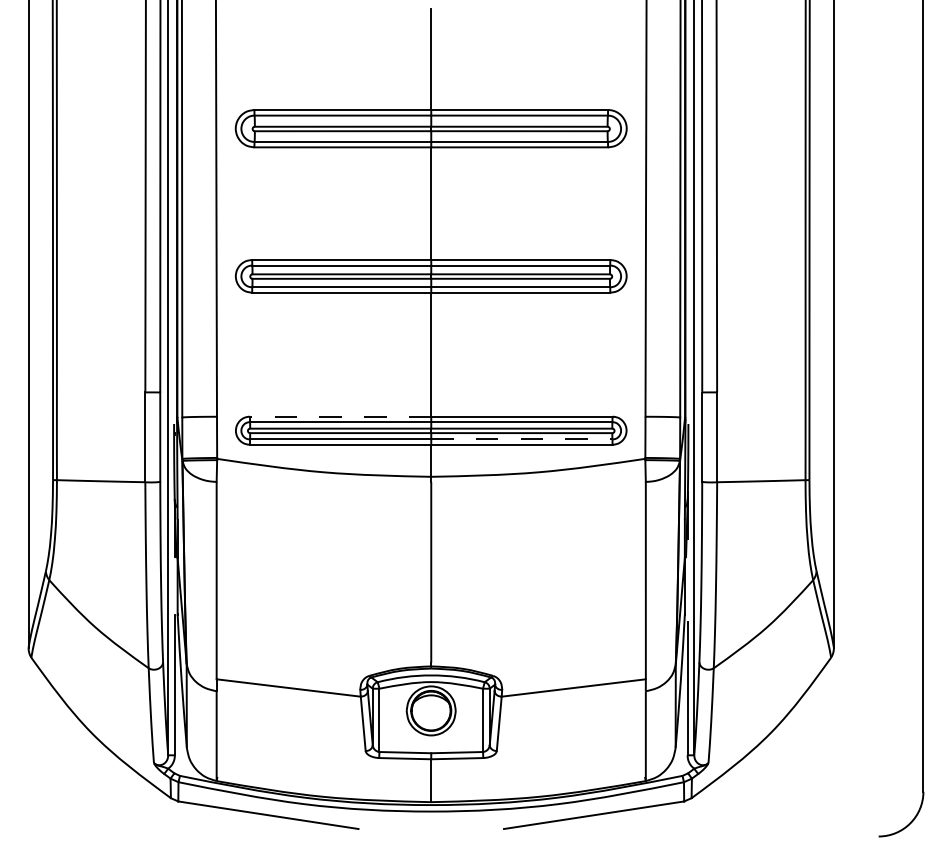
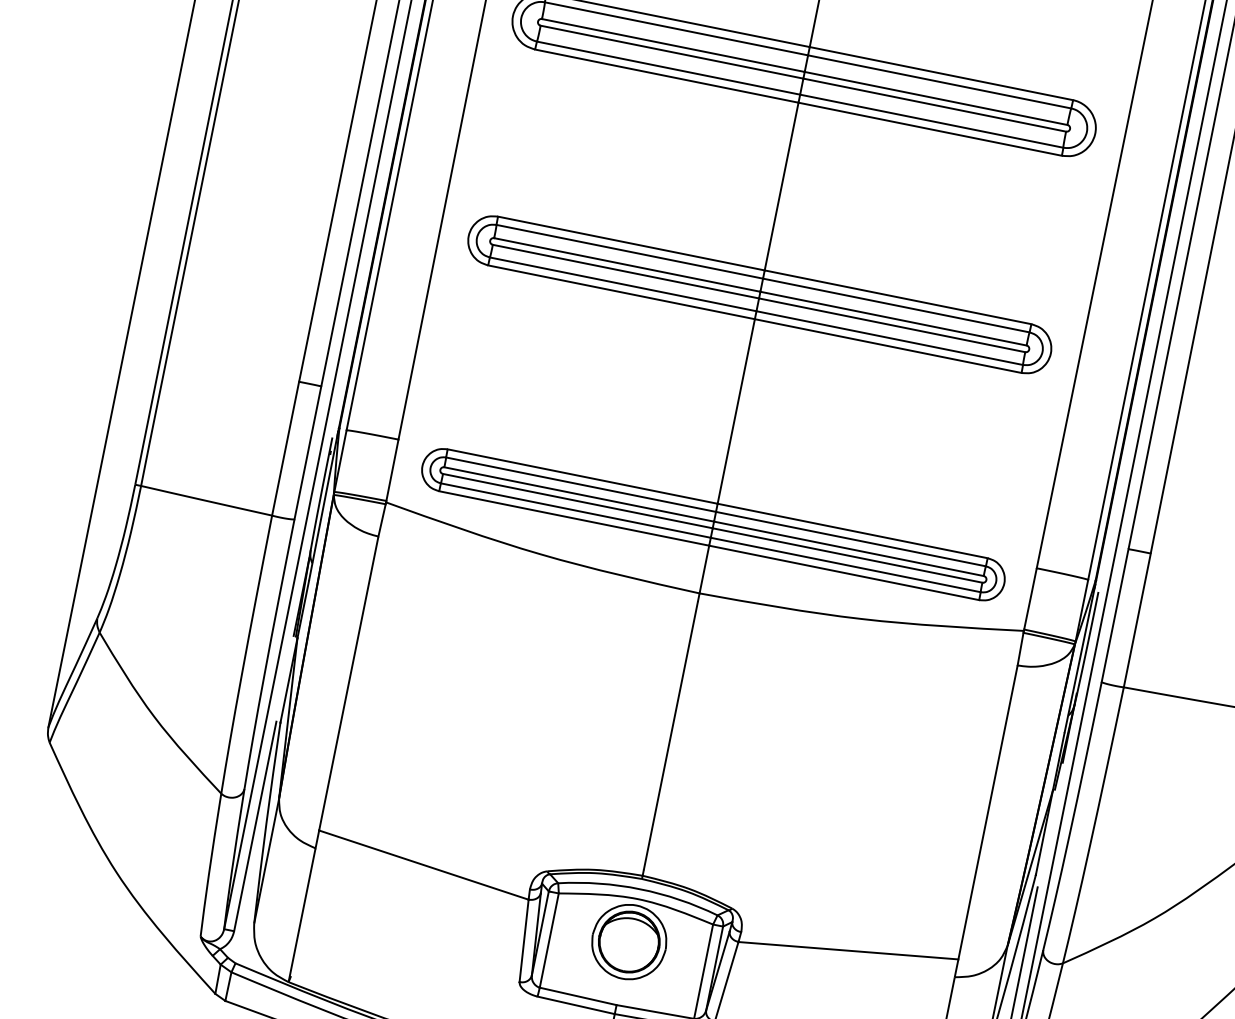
line: (340, 416) -> (582, 476), dashed -> solid
line: (521, 439) -> (845, 564), dashed -> solid

